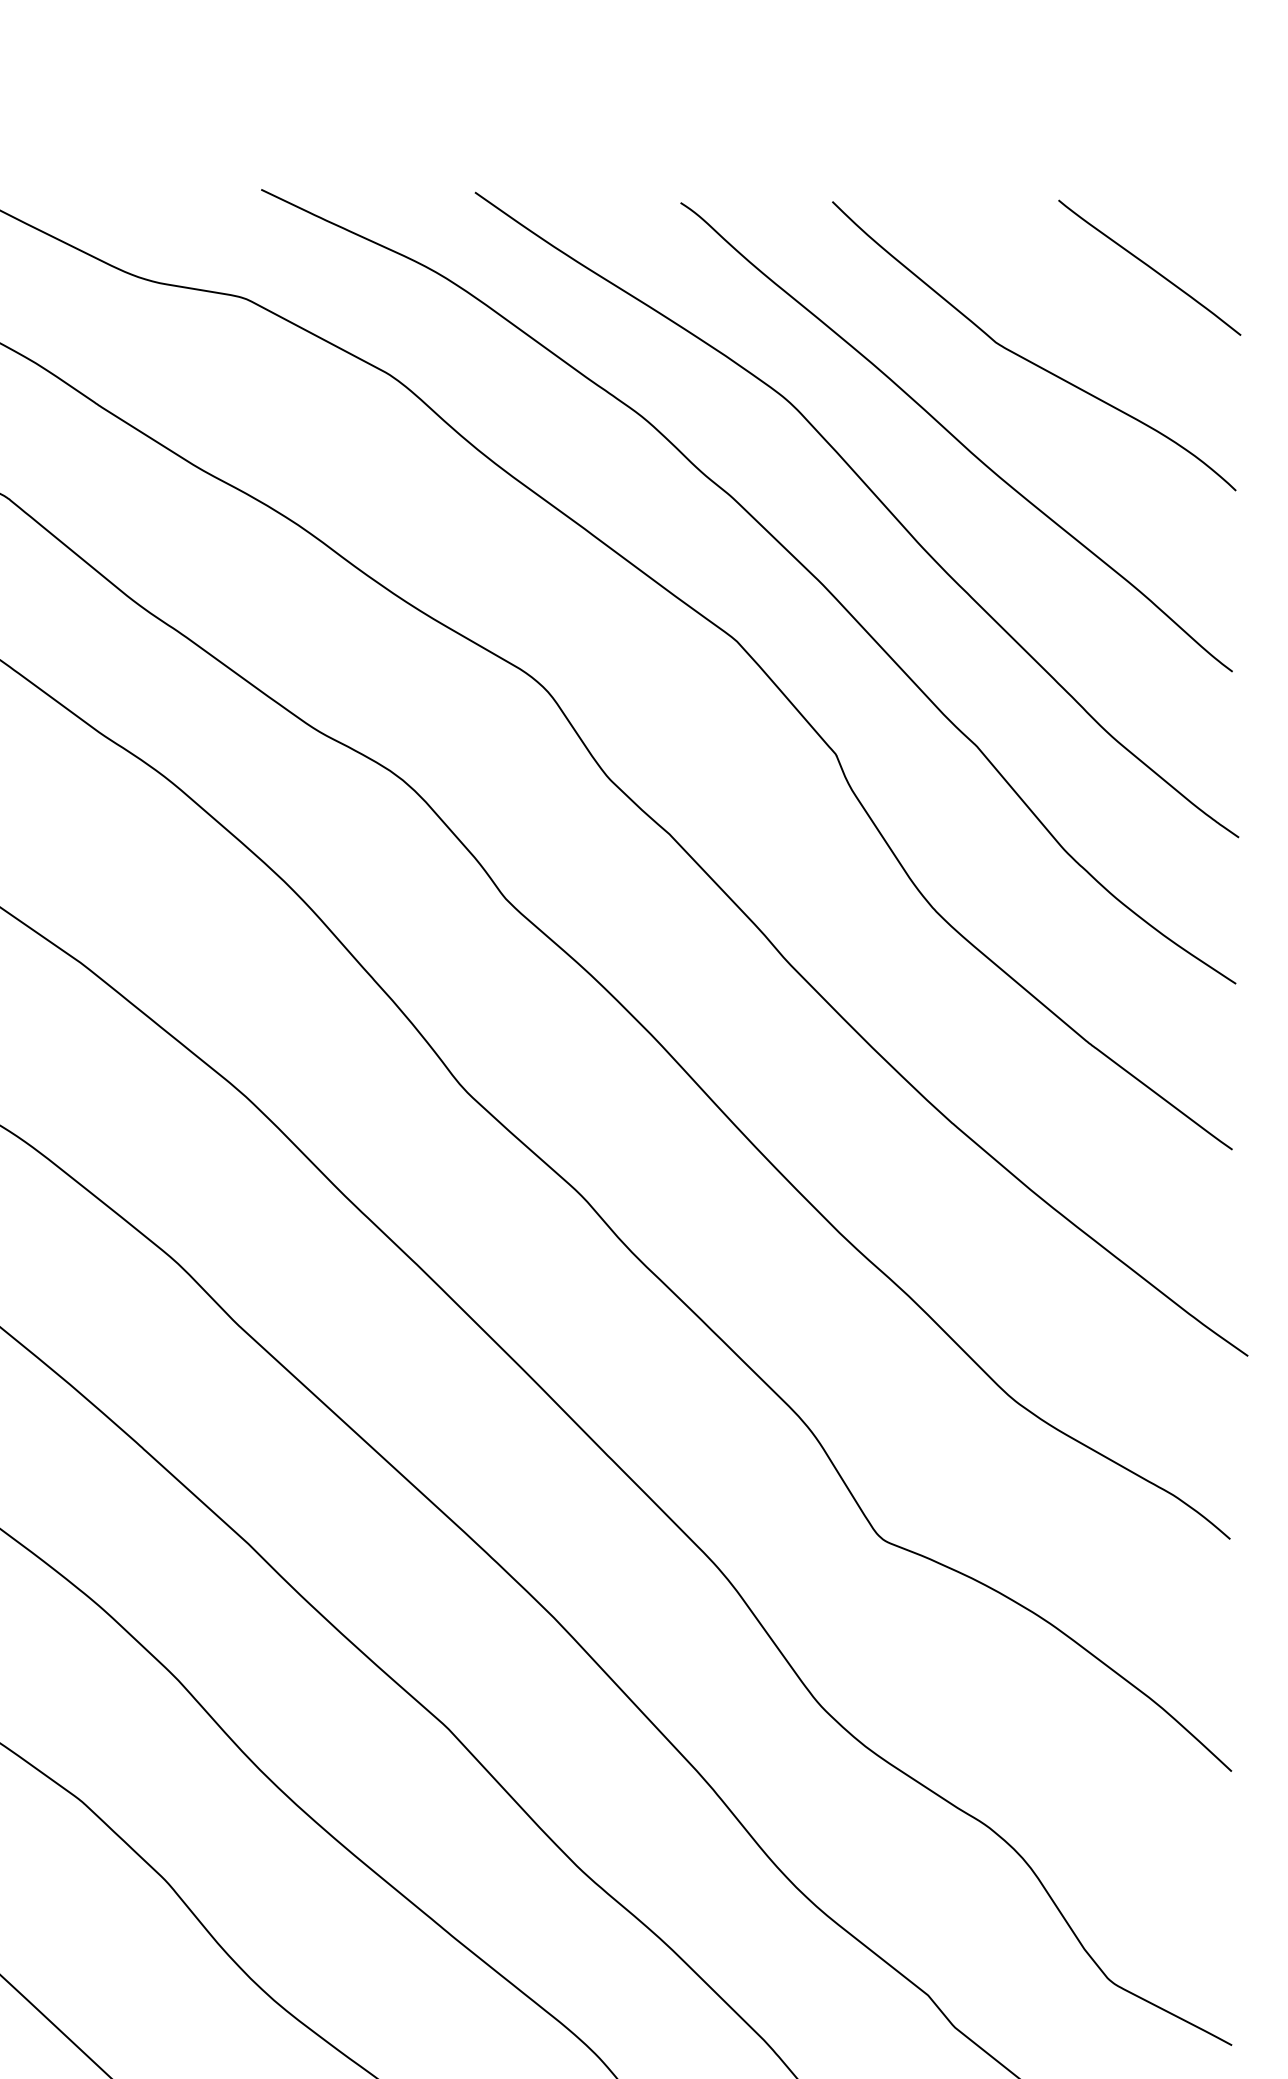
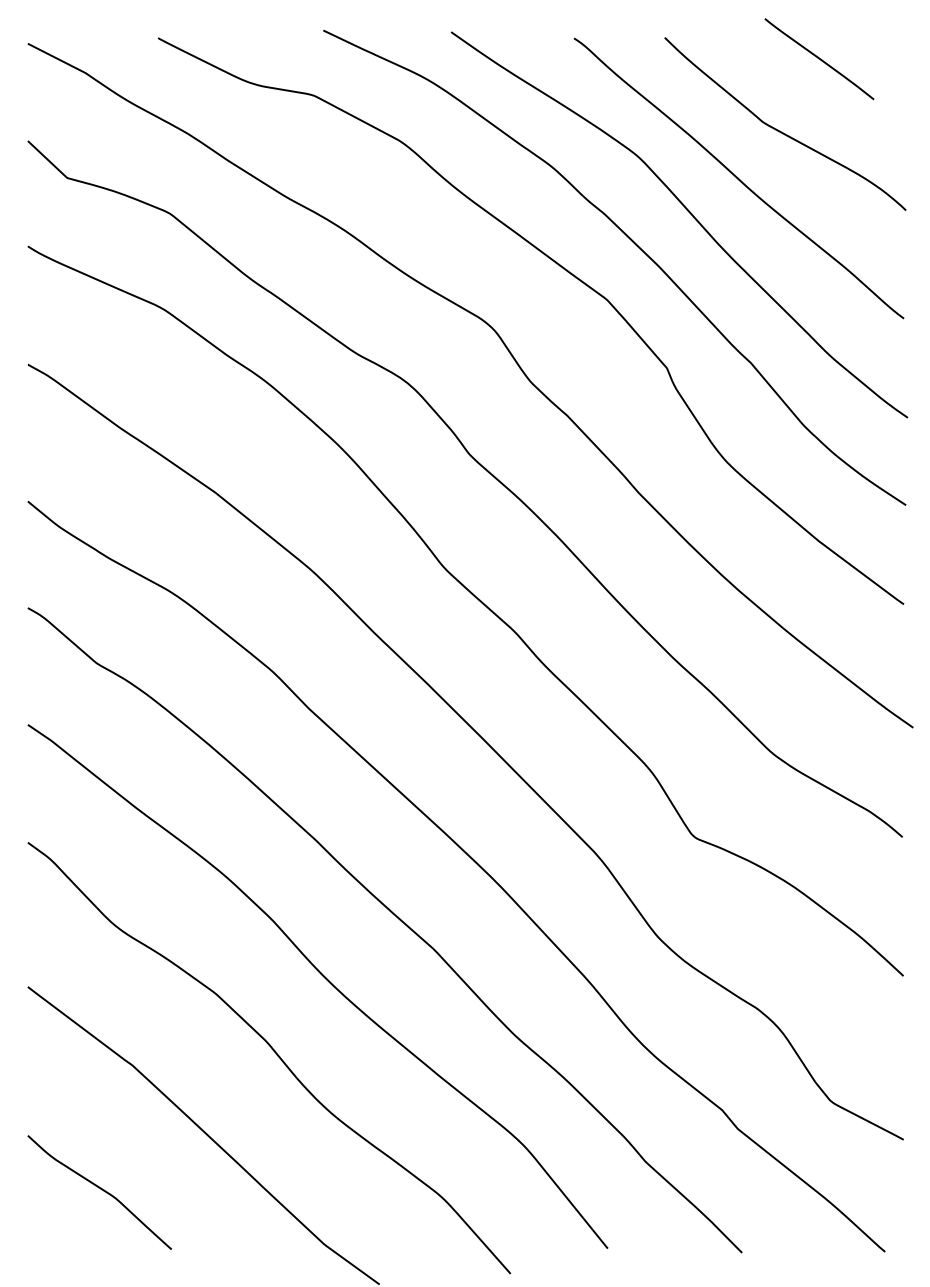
line: (1149, 268) -> (819, 59), moved

